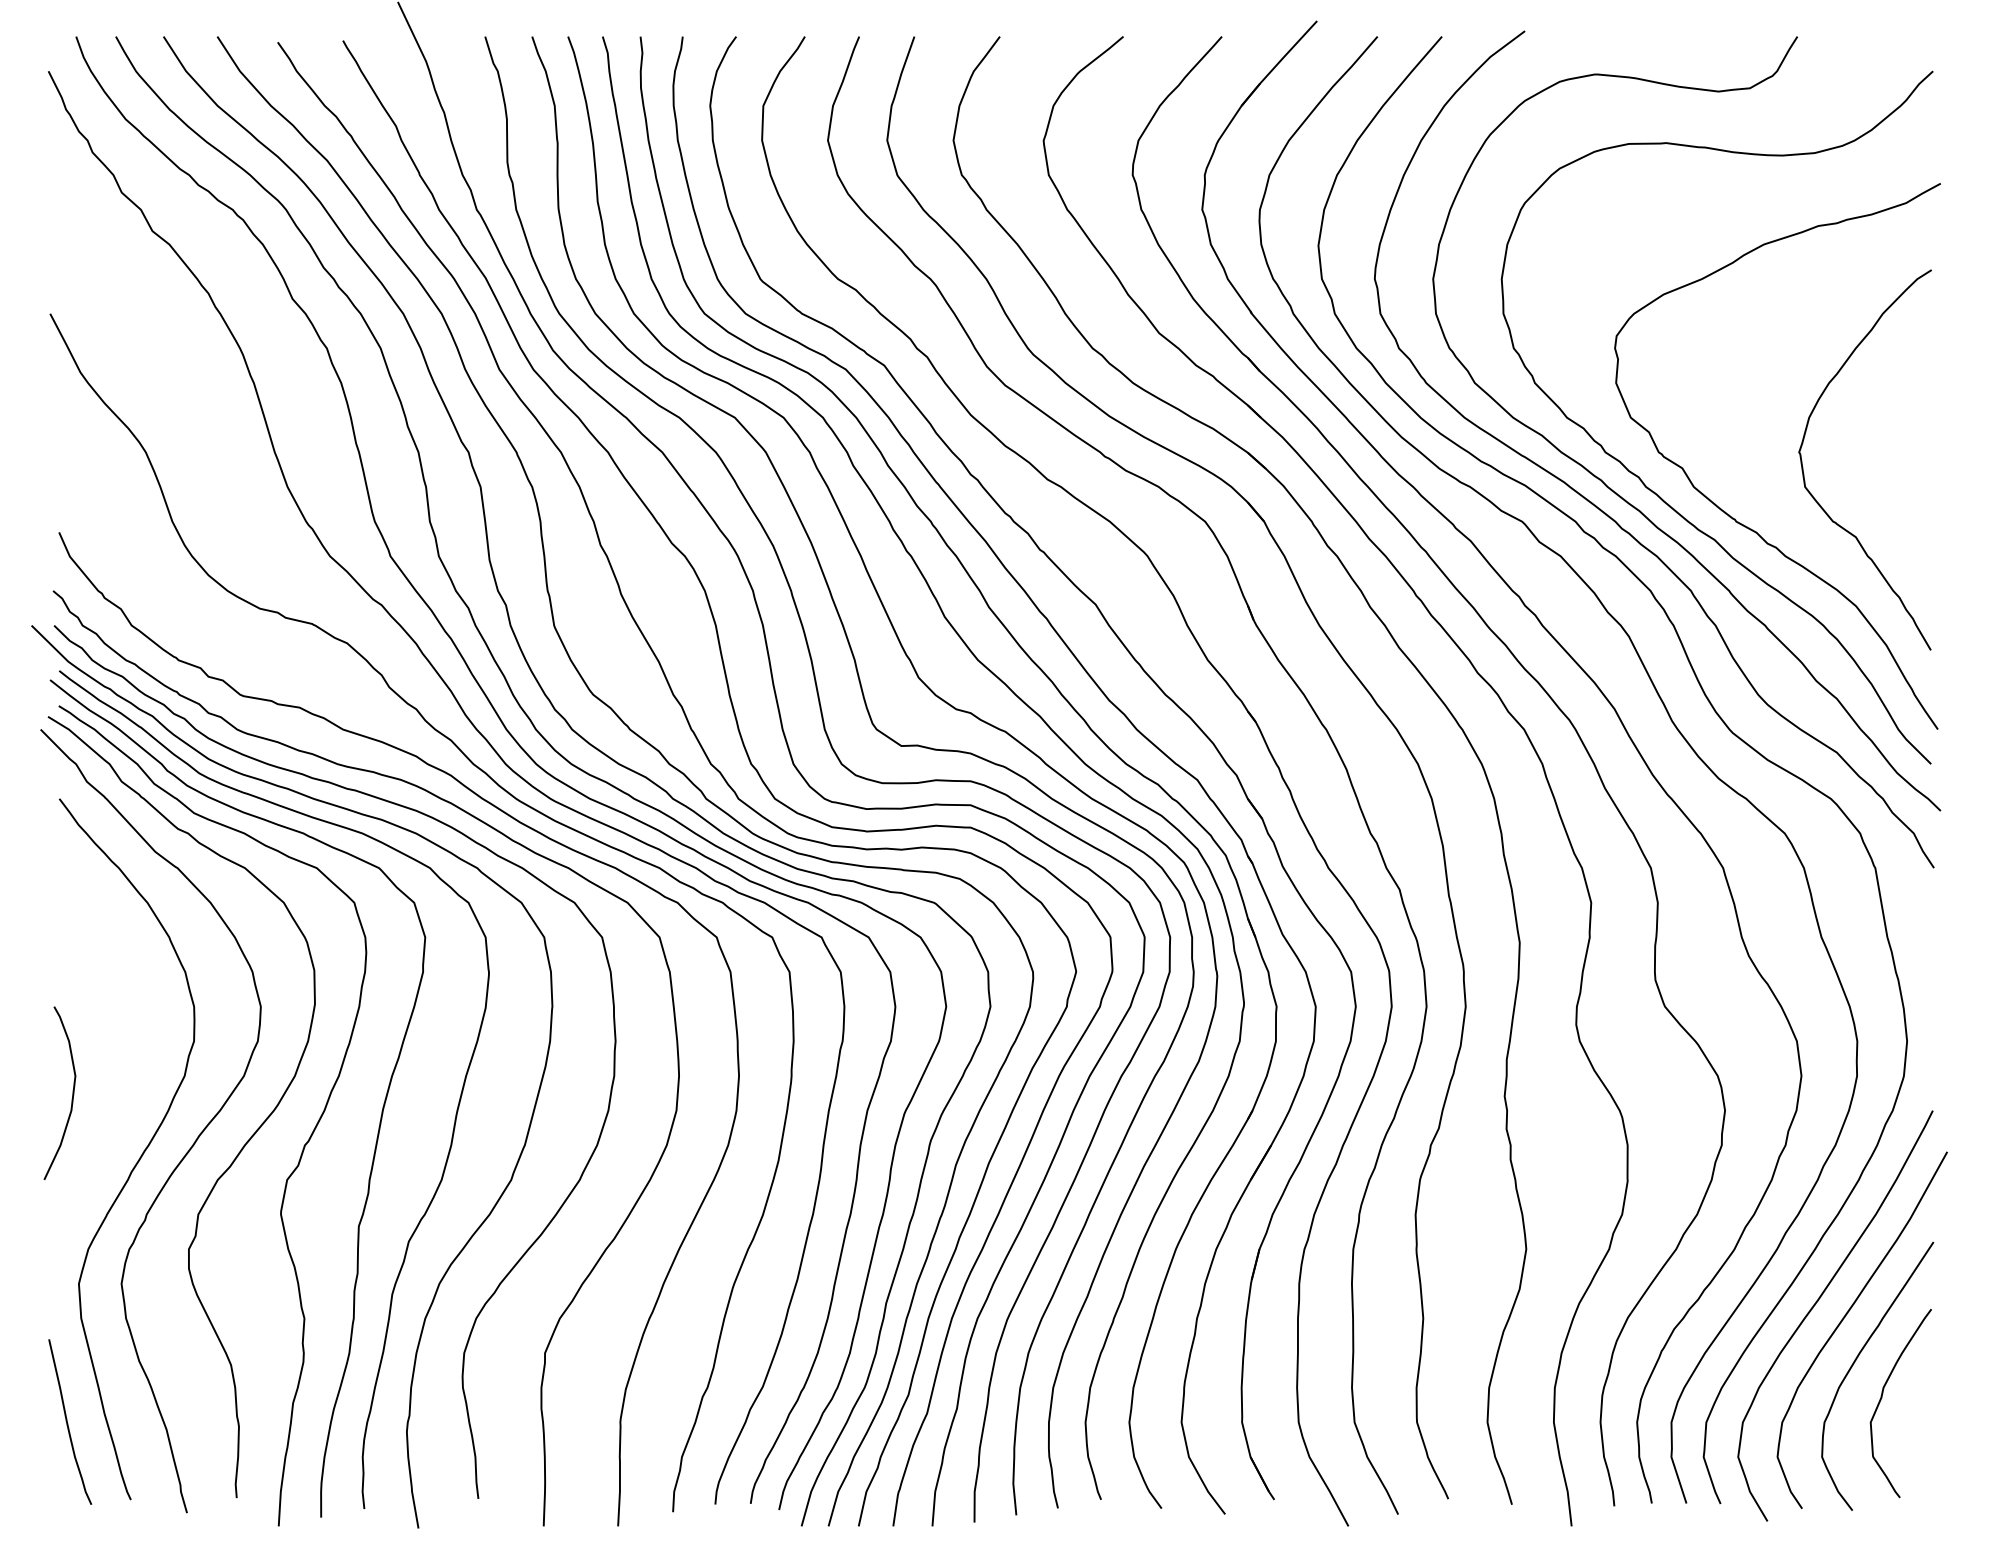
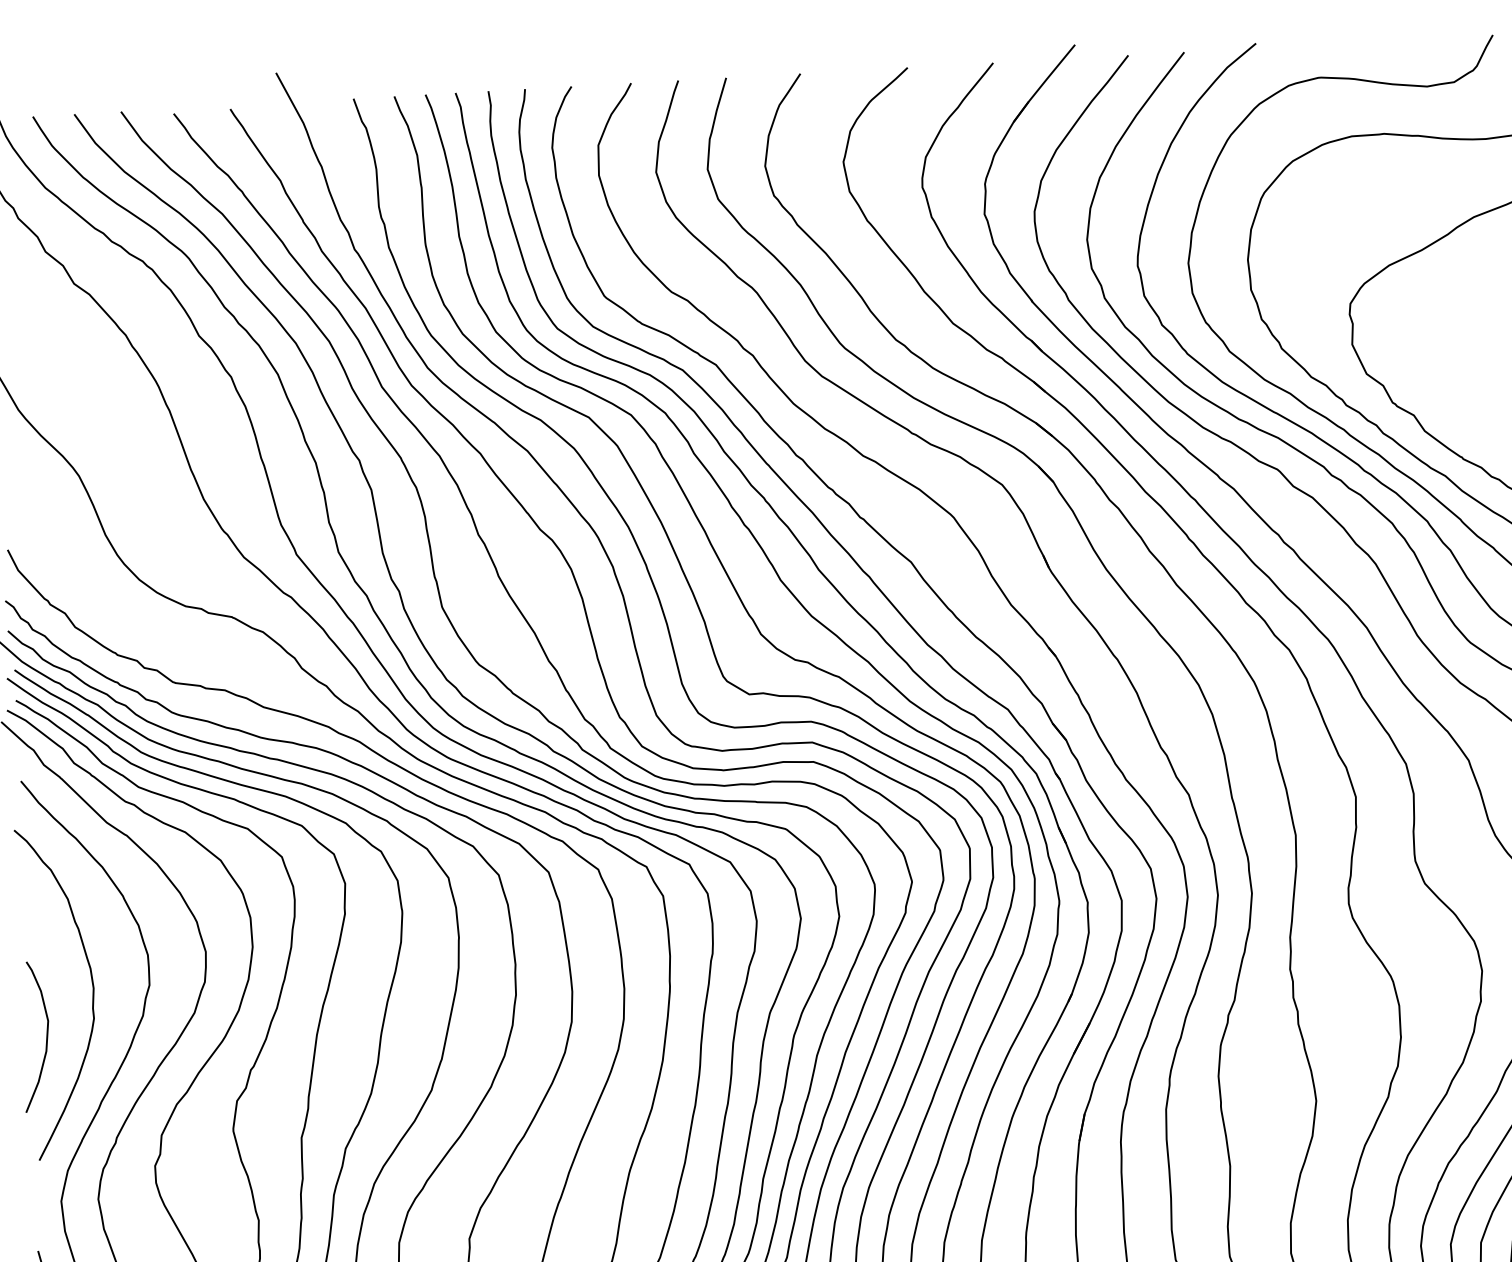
curve: (127, 1051) -> (92, 997), added

